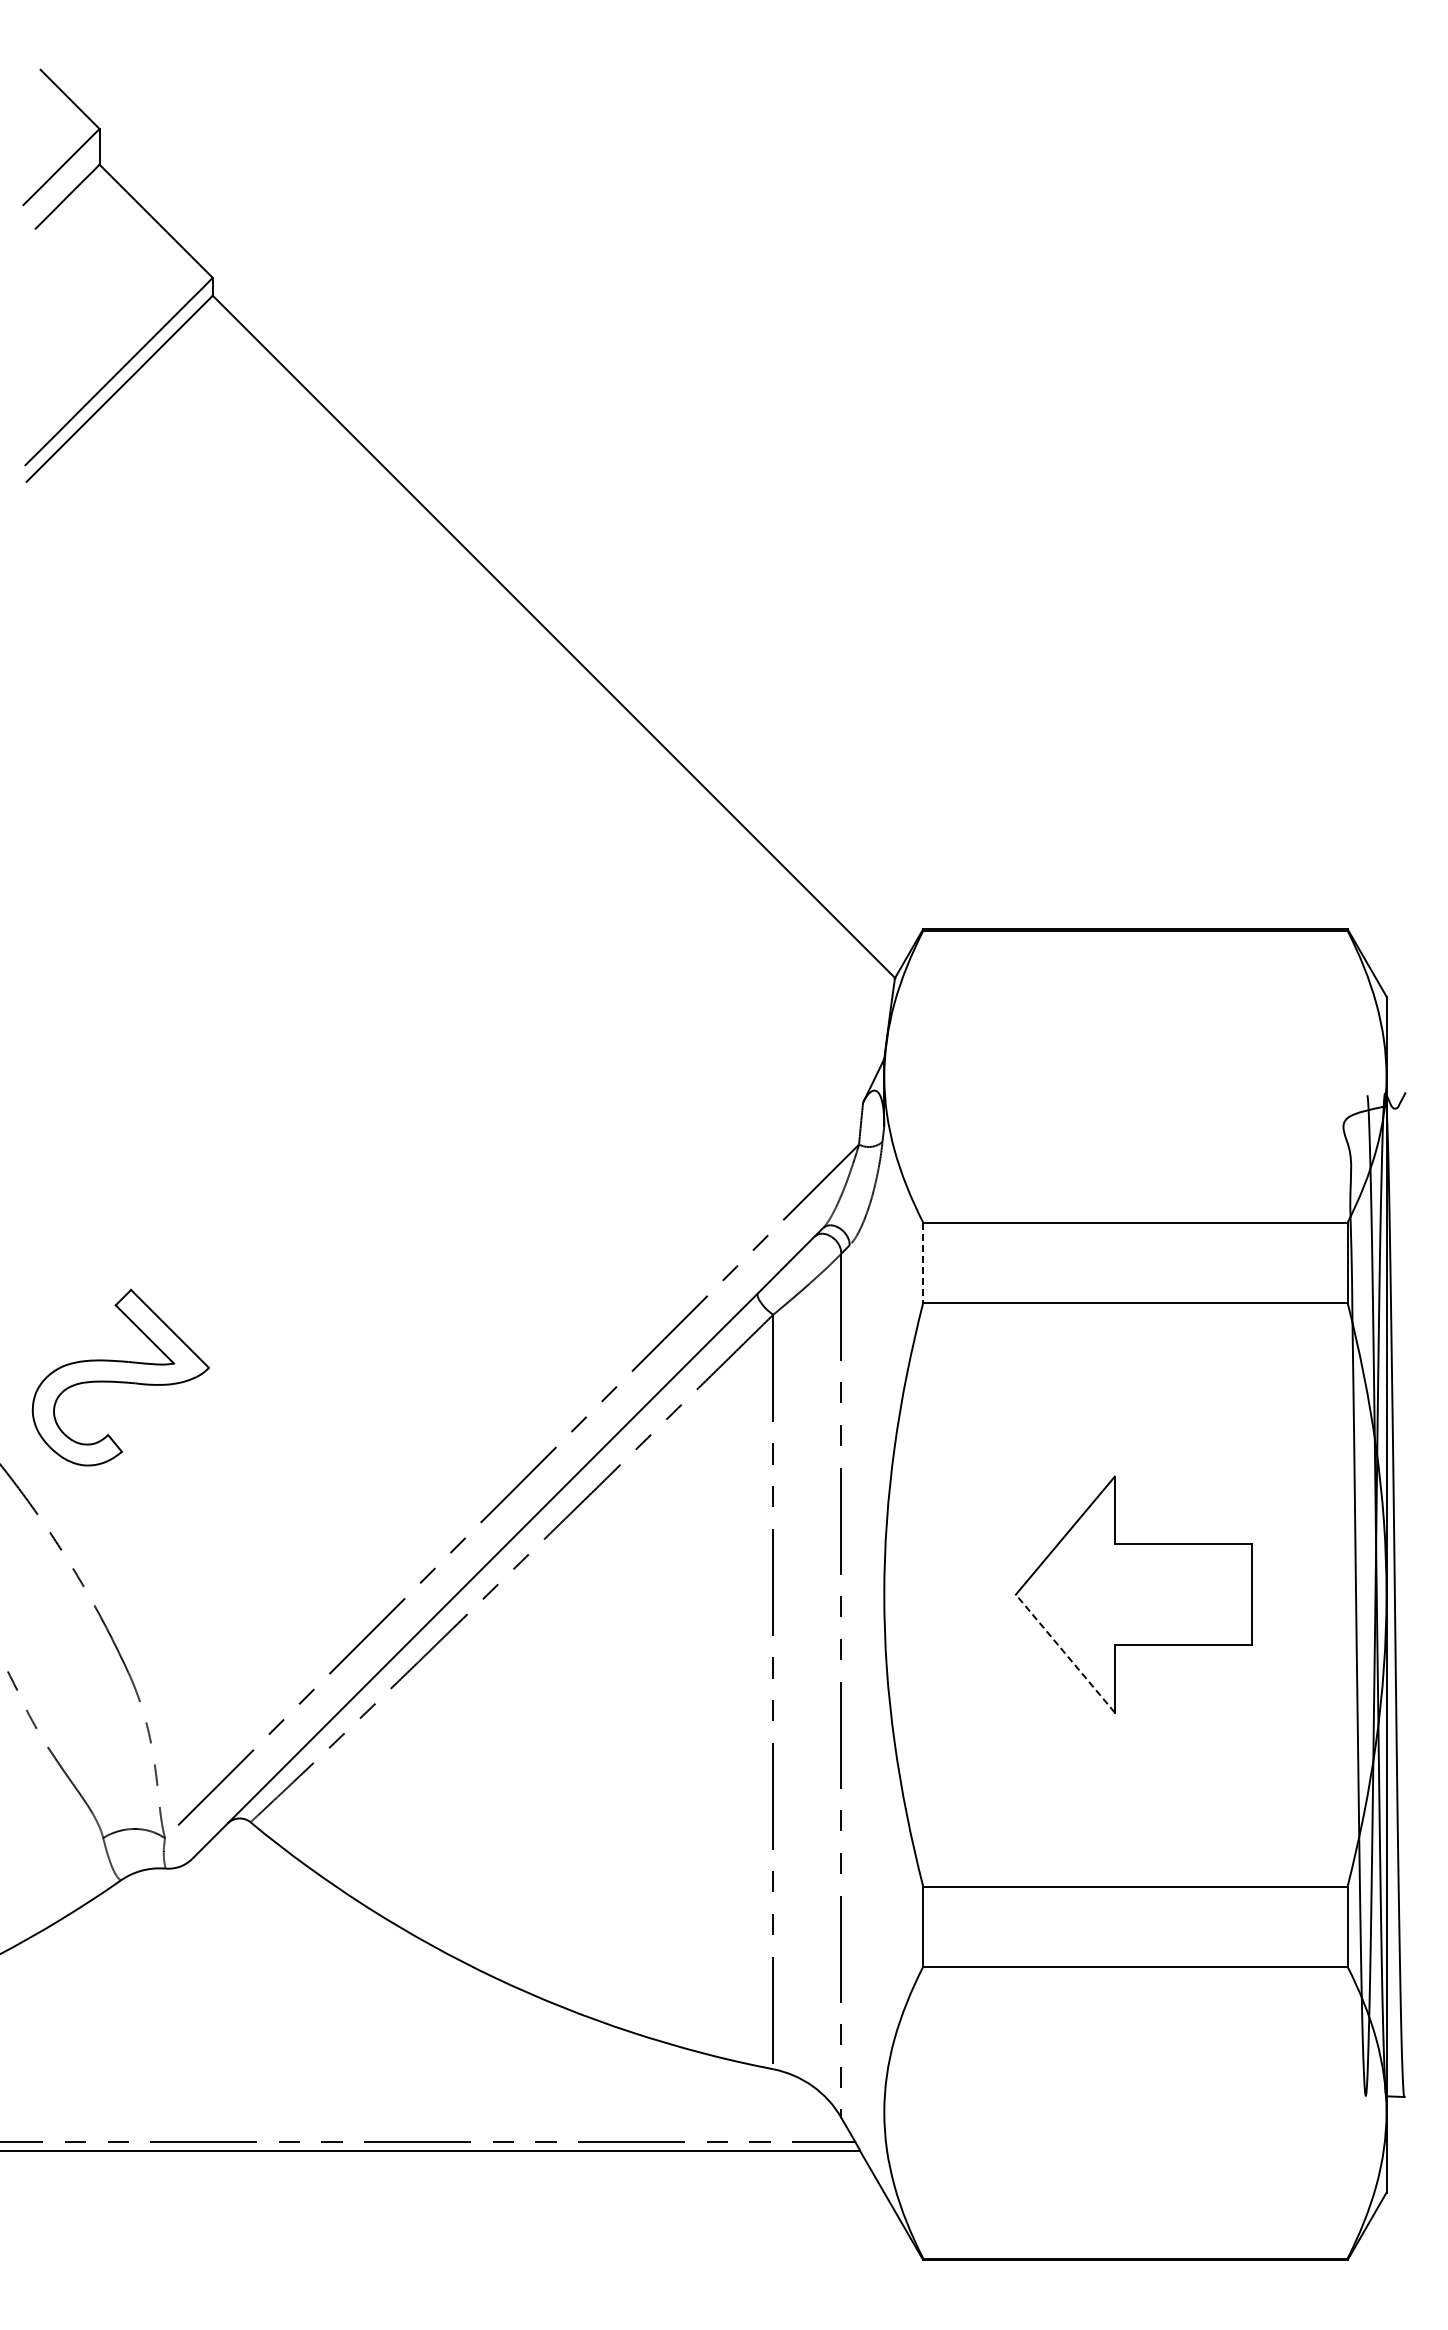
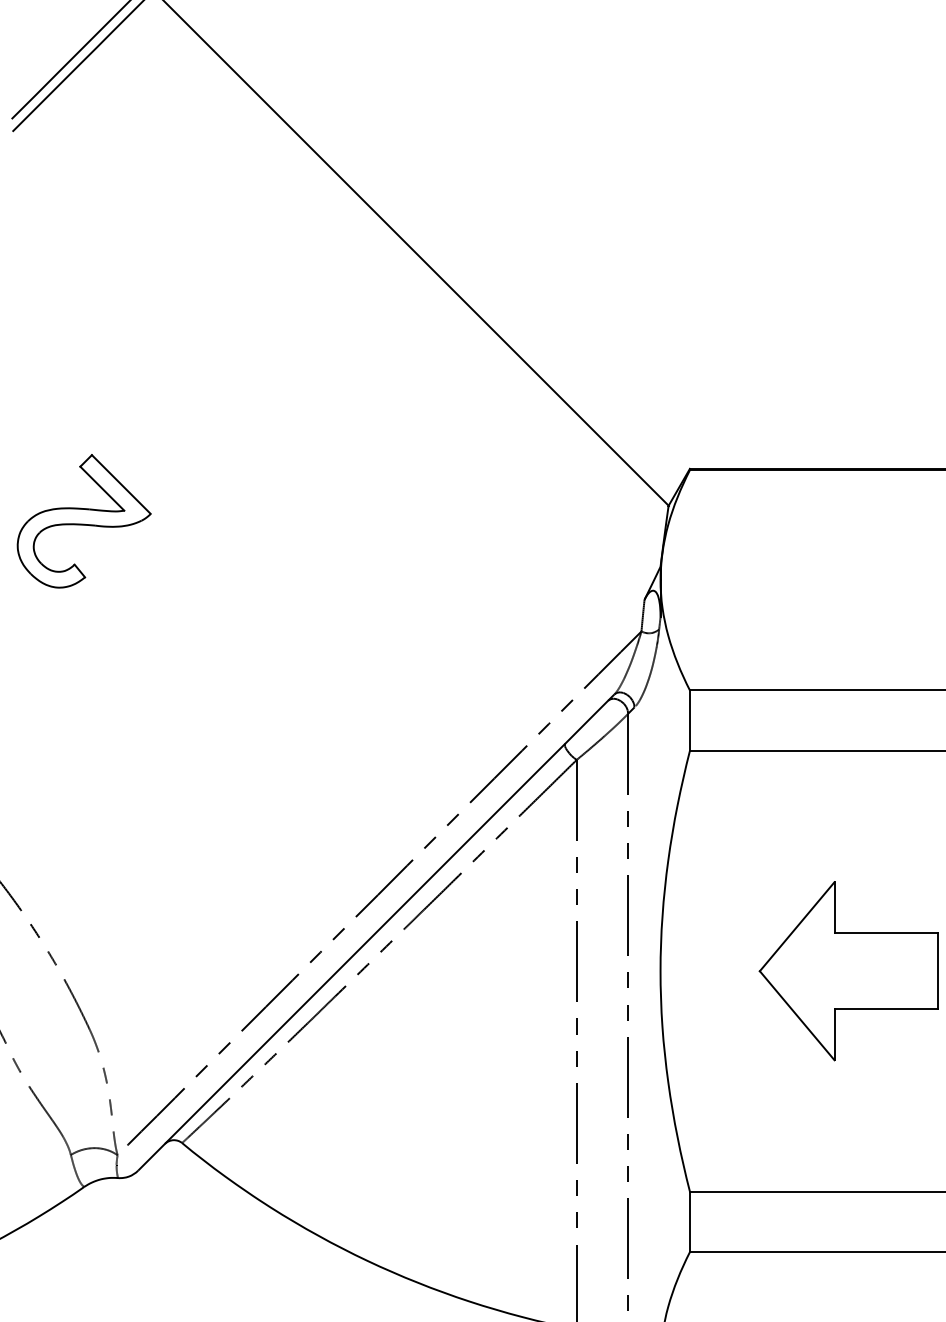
line: (923, 1263) -> (690, 721), dashed -> solid
part: (120, 1377) -> (83, 521), moved
line: (1065, 1653) -> (797, 1015), dashed -> solid

